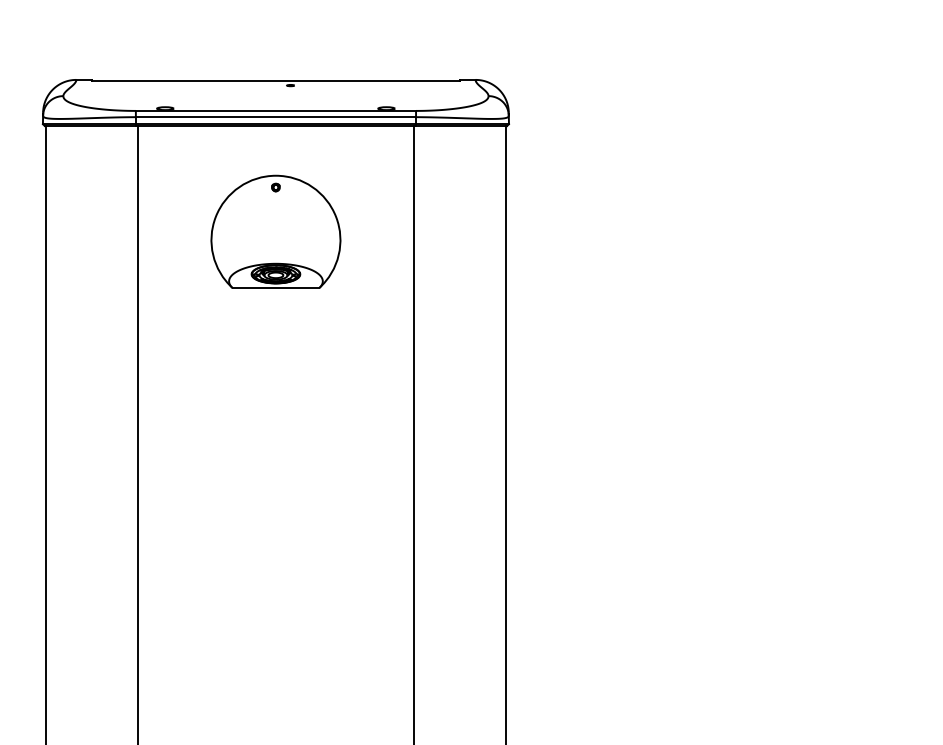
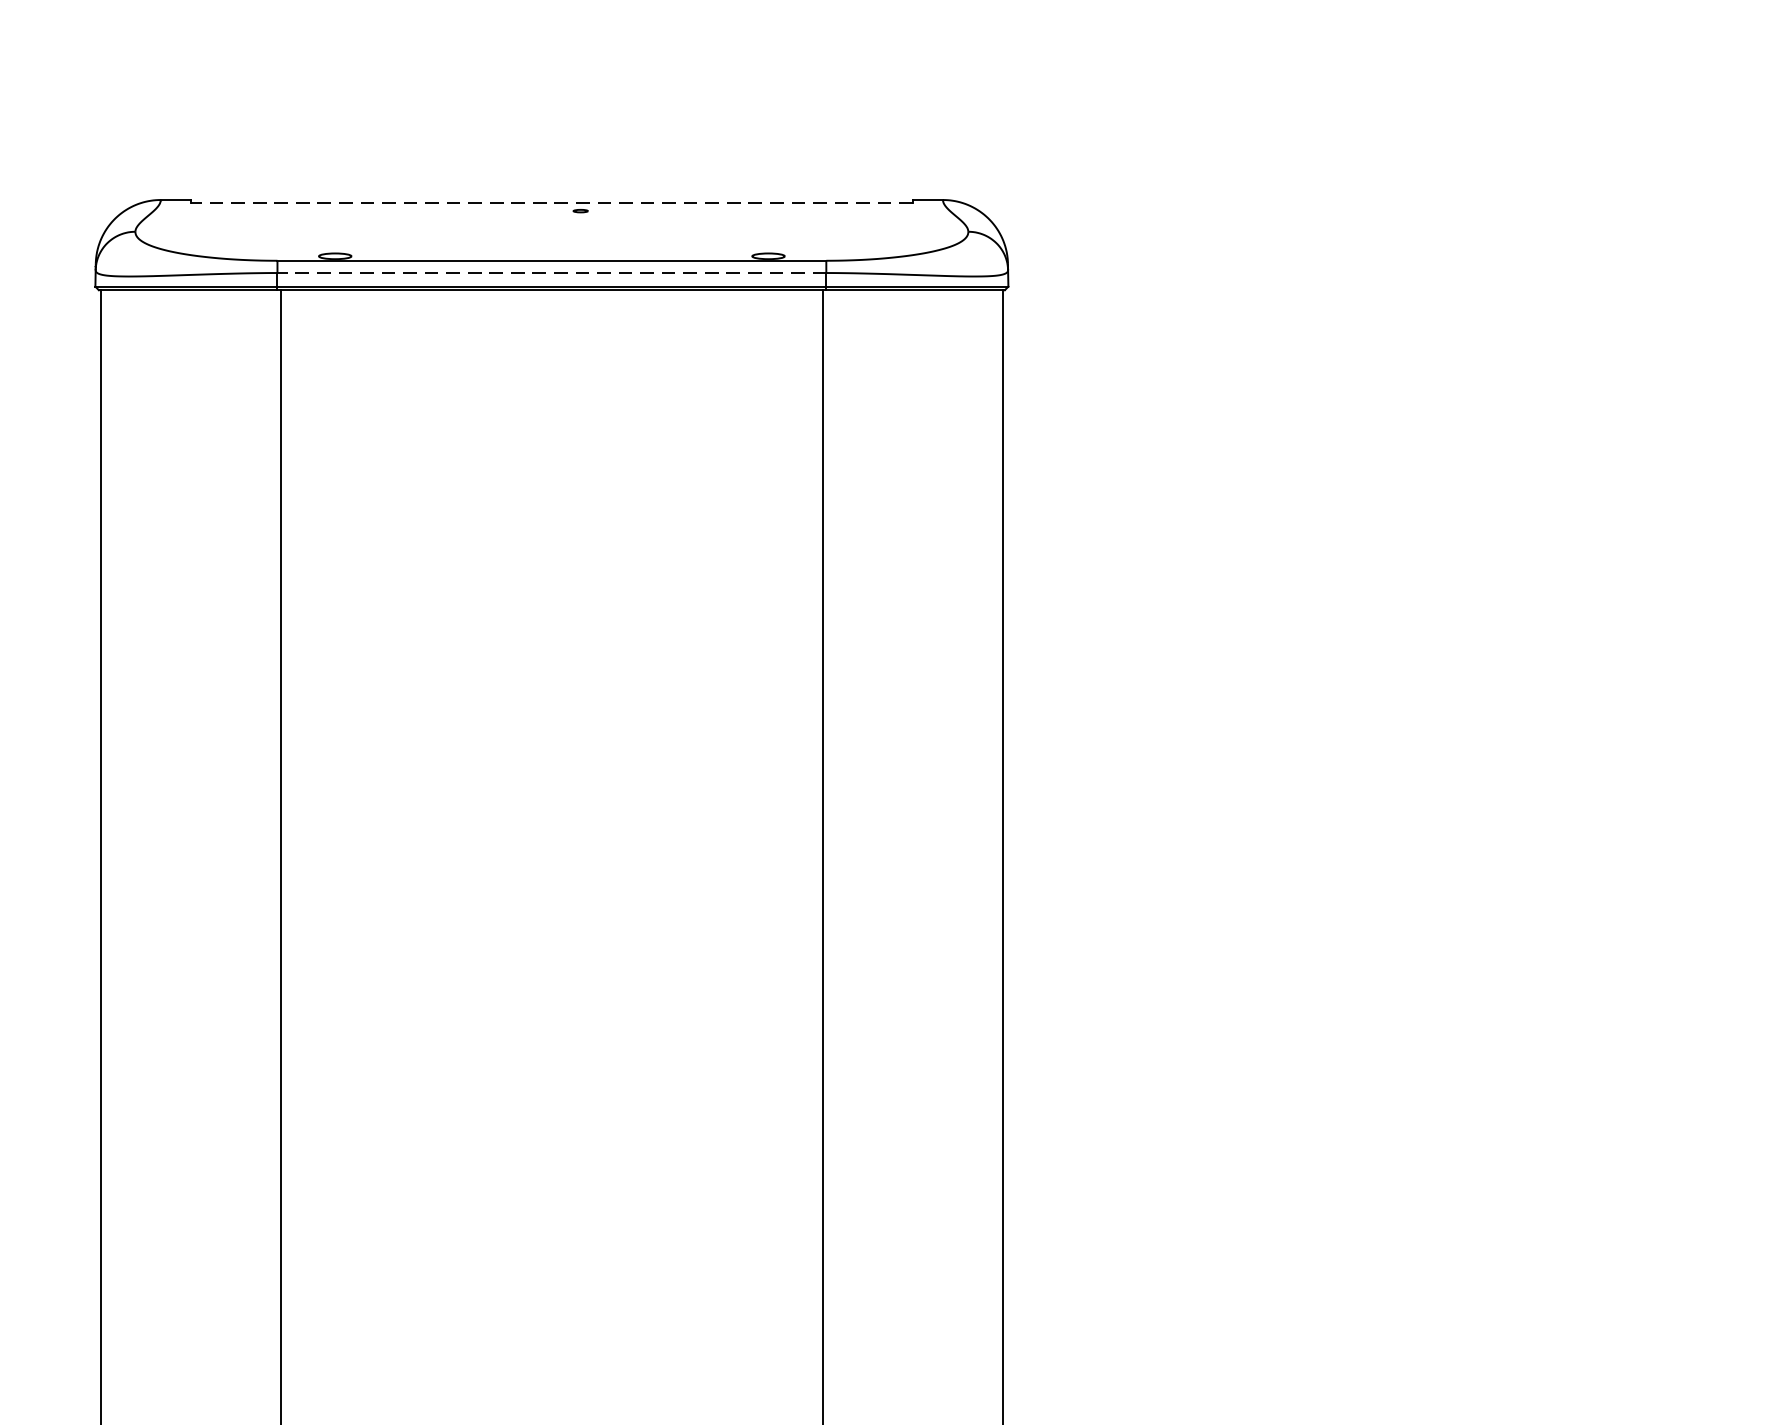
line: (275, 81) -> (550, 203), solid -> dashed
line: (275, 117) -> (550, 273), solid -> dashed
part: (275, 231) -> (550, 496), removed

